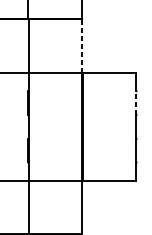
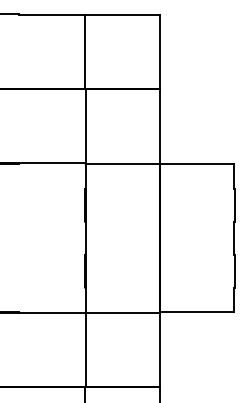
line: (82, 46) -> (159, 126), dashed -> solid
line: (136, 102) -> (234, 204), dashed -> solid

